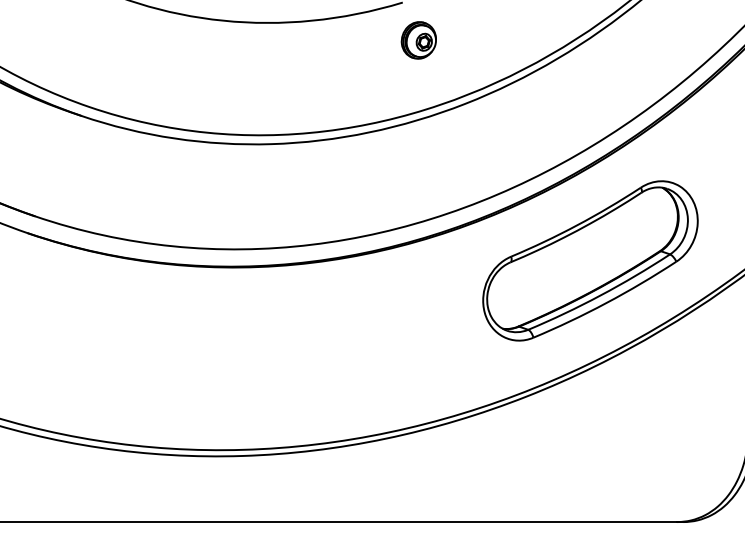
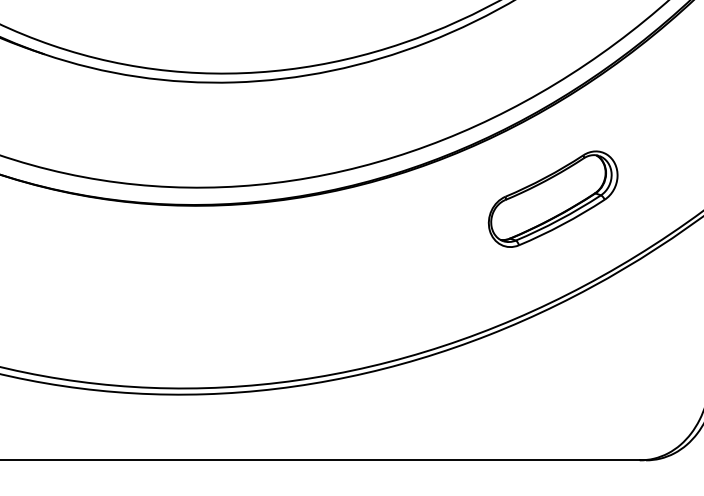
part: (590, 260) -> (553, 198), size x0.6

